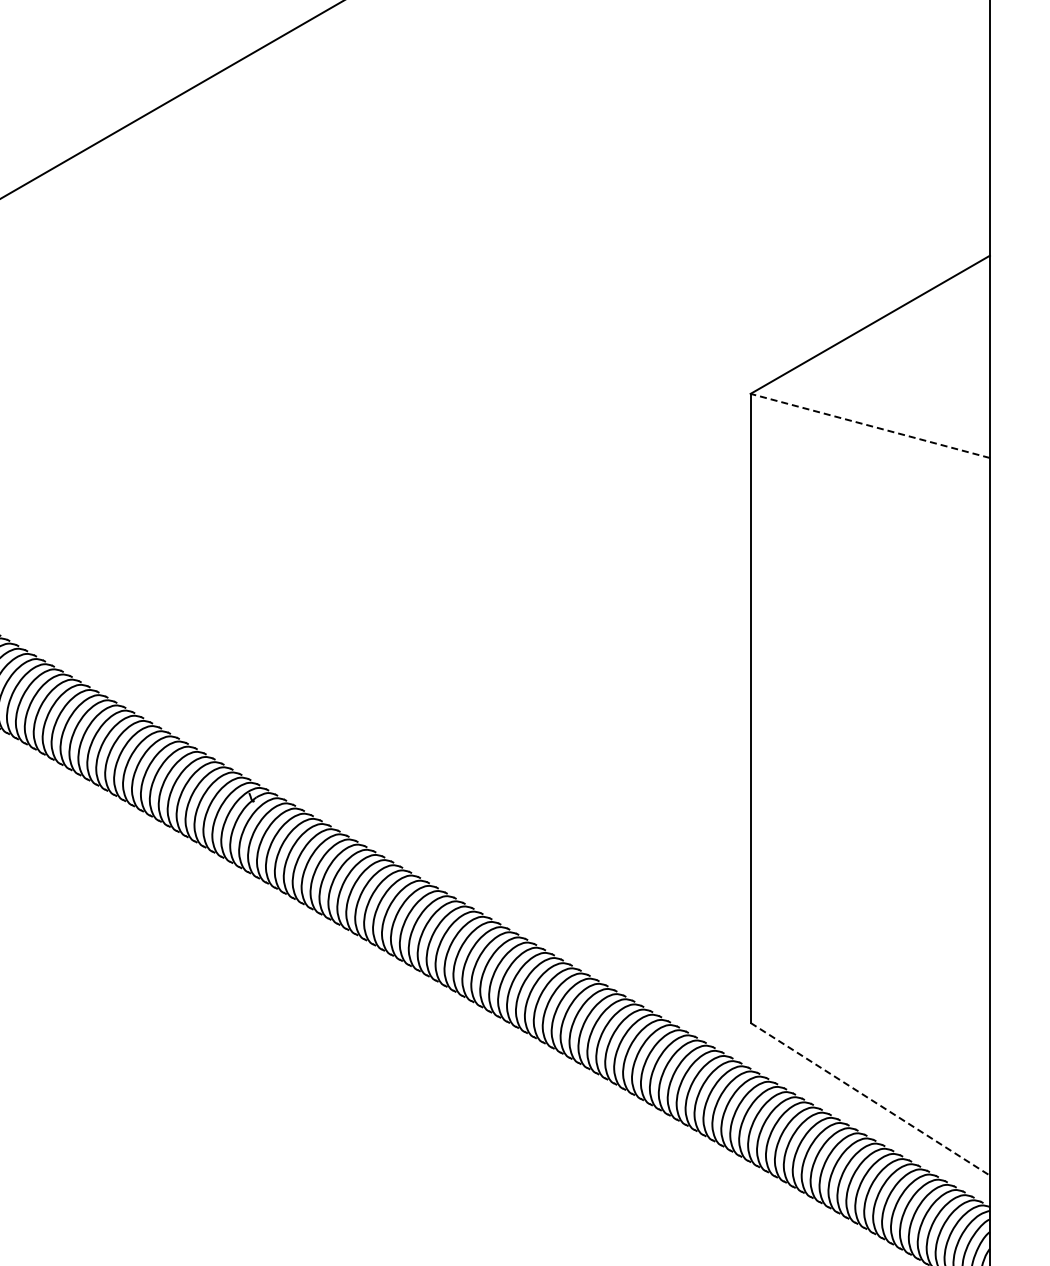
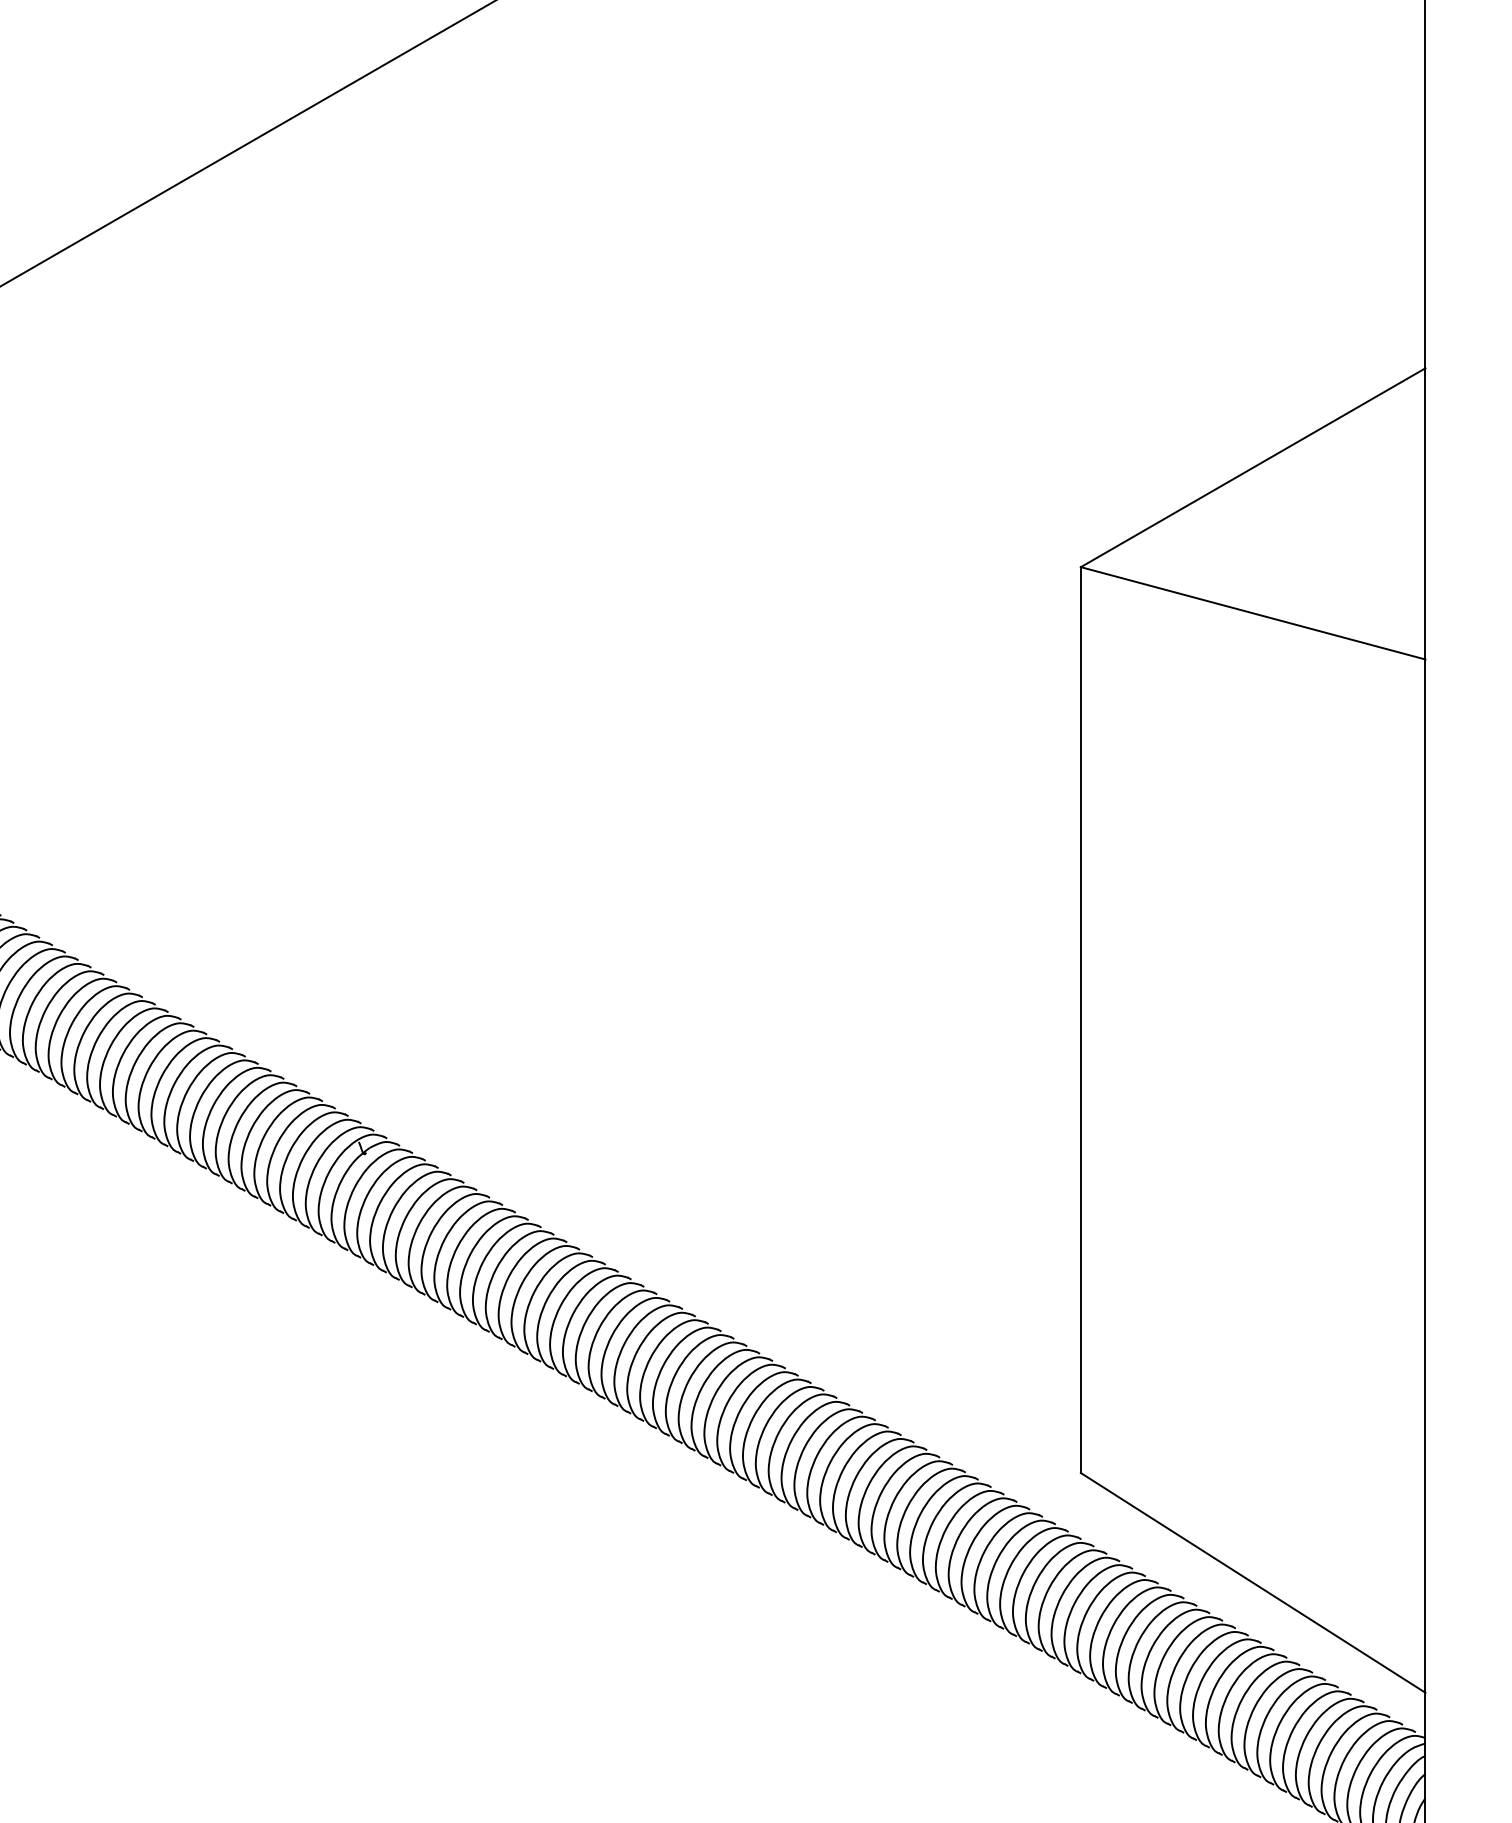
line: (870, 425) -> (1253, 612), dashed -> solid
line: (870, 1099) -> (1253, 1583), dashed -> solid

